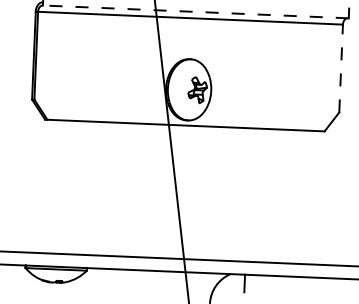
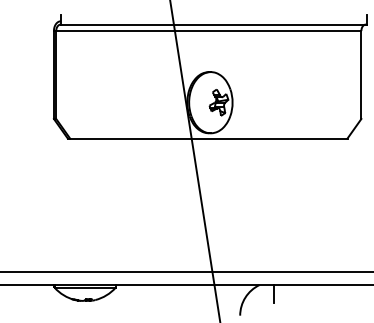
line: (195, 11) -> (213, 24), dashed -> solid
line: (341, 69) -> (361, 75), dashed -> solid

